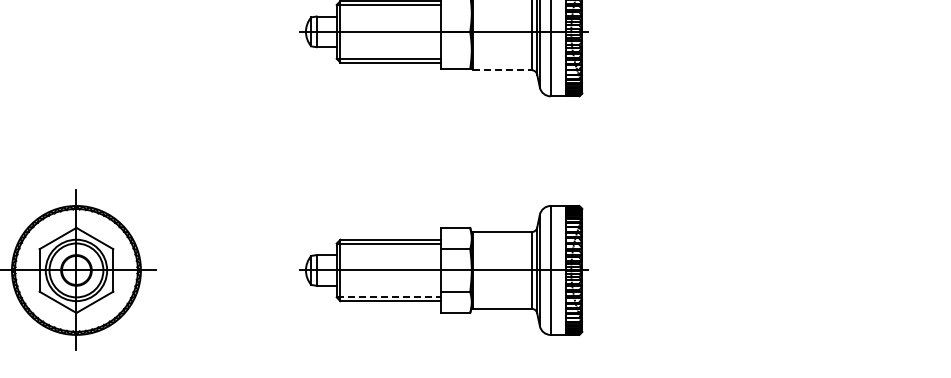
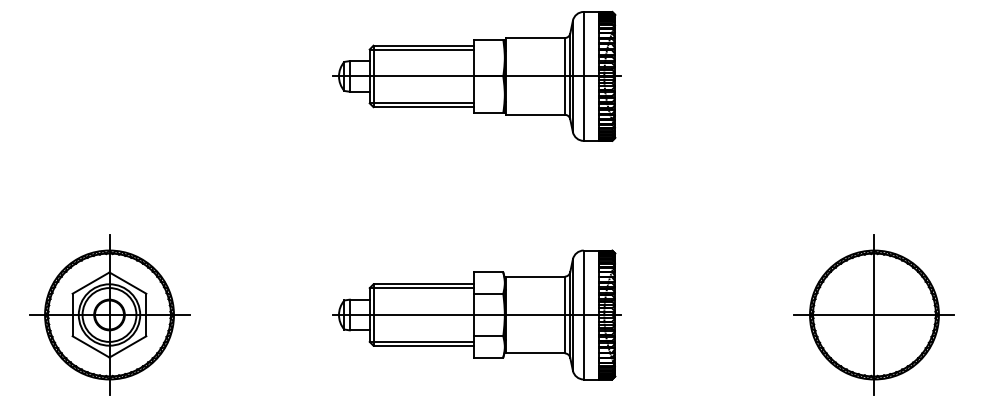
line: (502, 69) -> (535, 114), dashed -> solid
part: (840, 269) -> (873, 314), added
line: (389, 296) -> (422, 341), dashed -> solid

